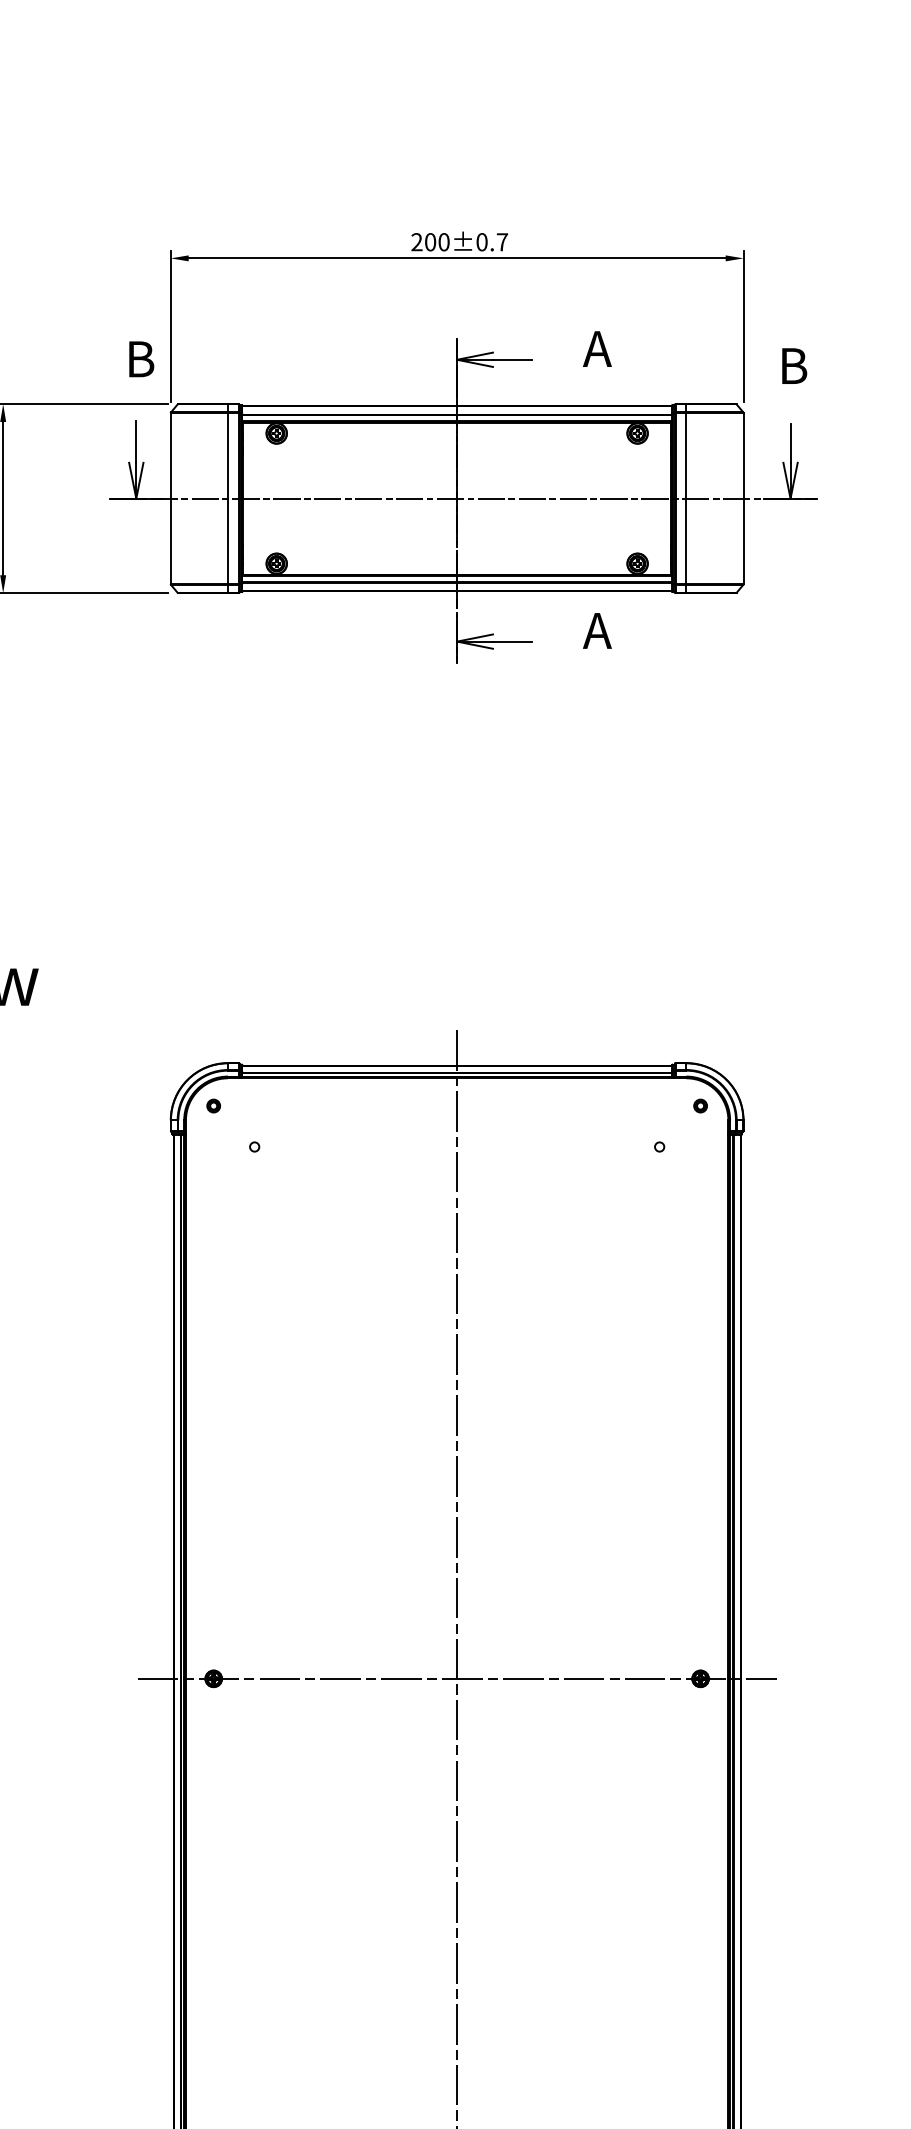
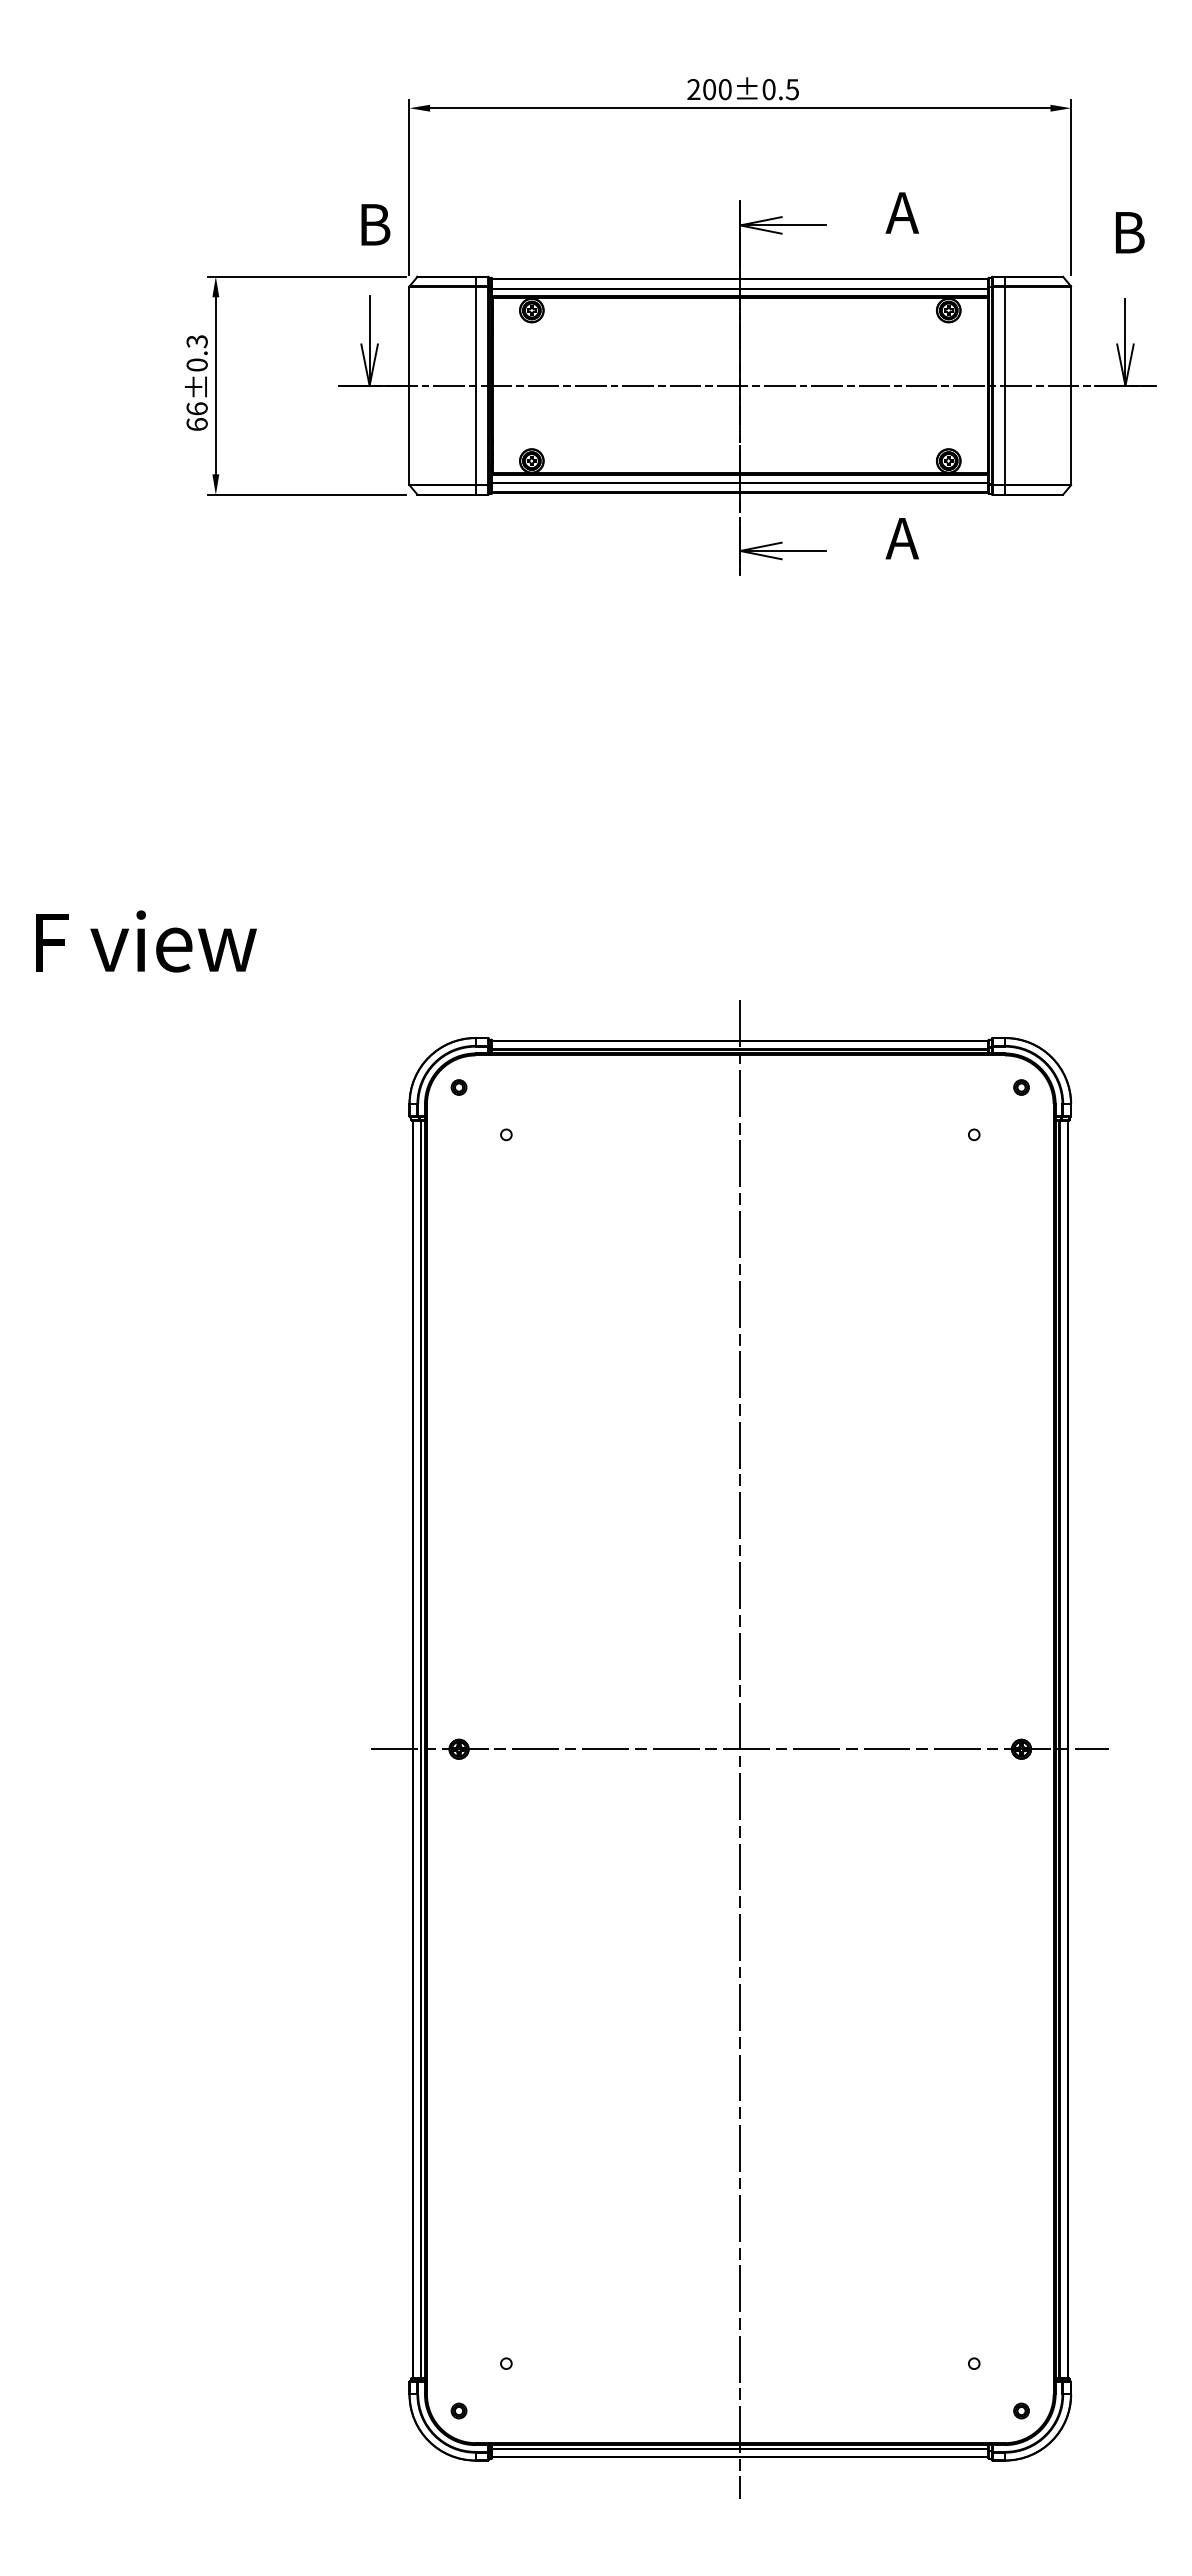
text: (502, 242) -> (792, 89), 200±0.7 -> 200±0.5

